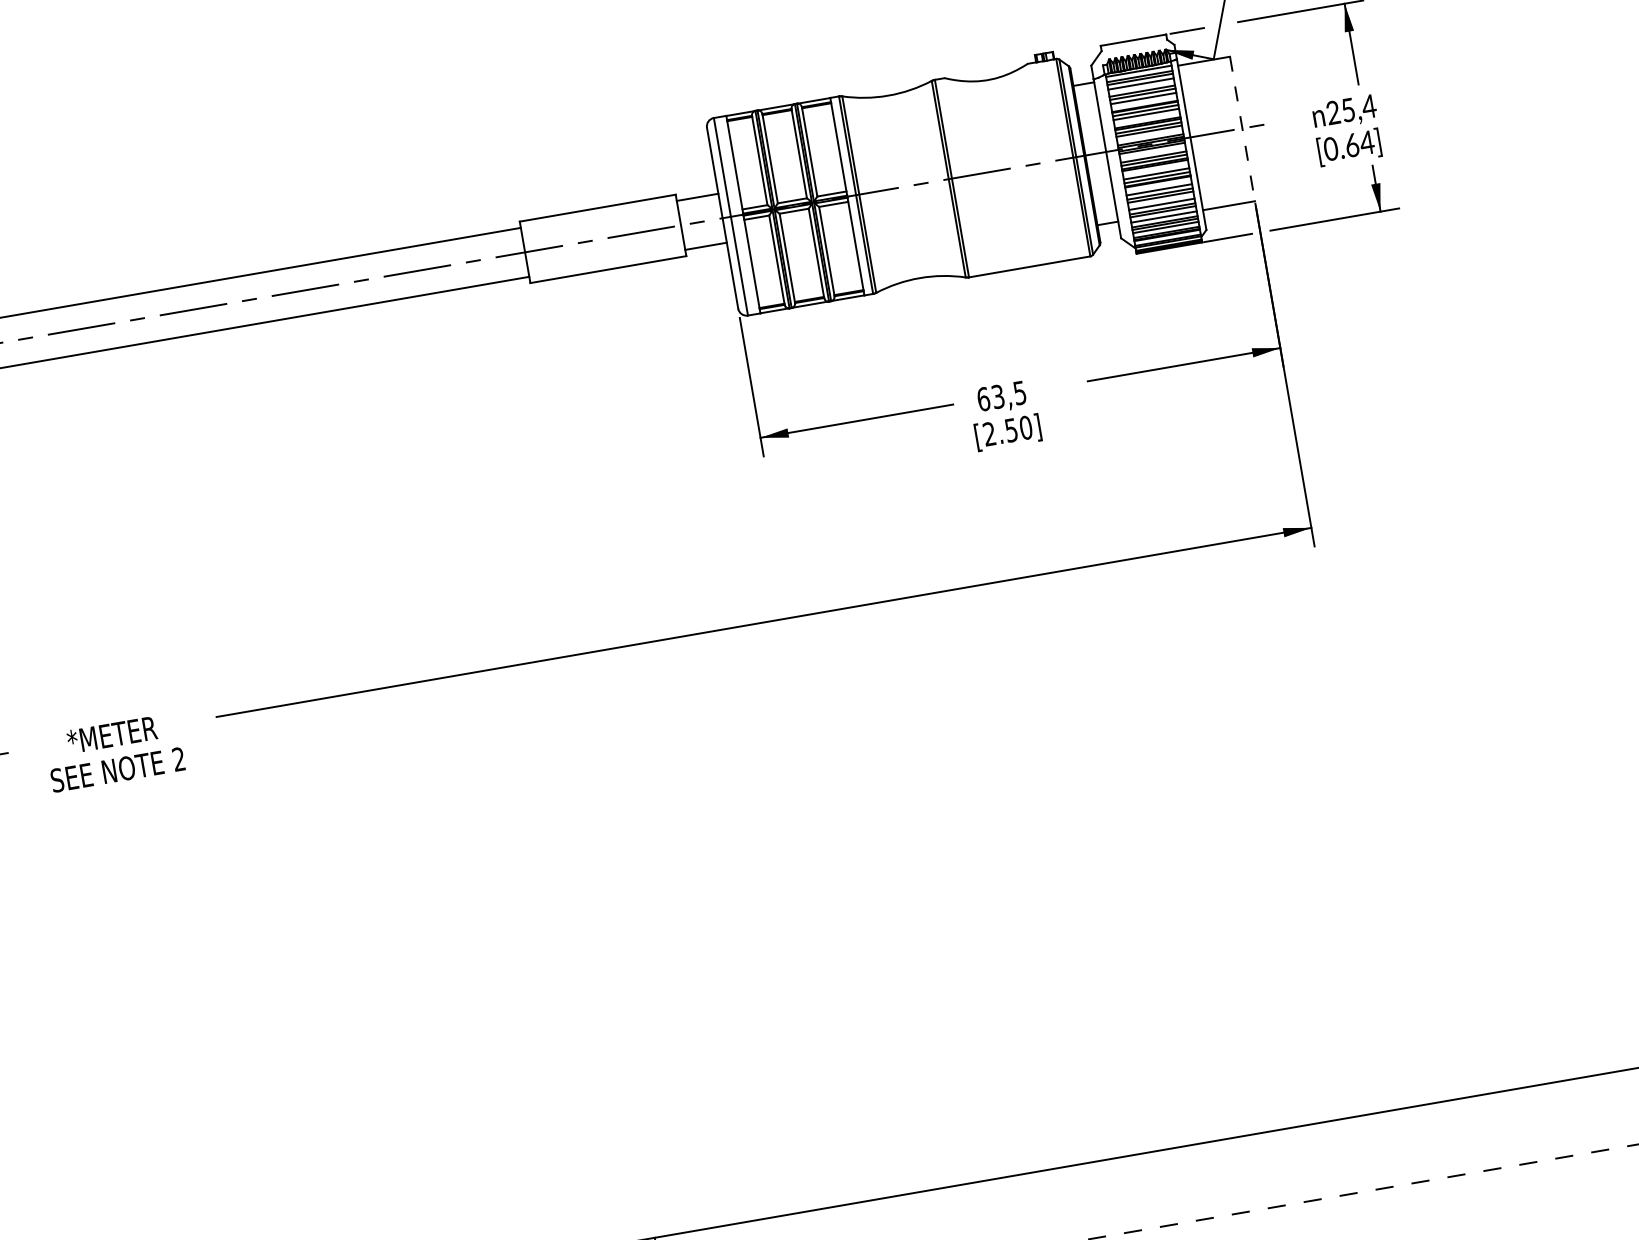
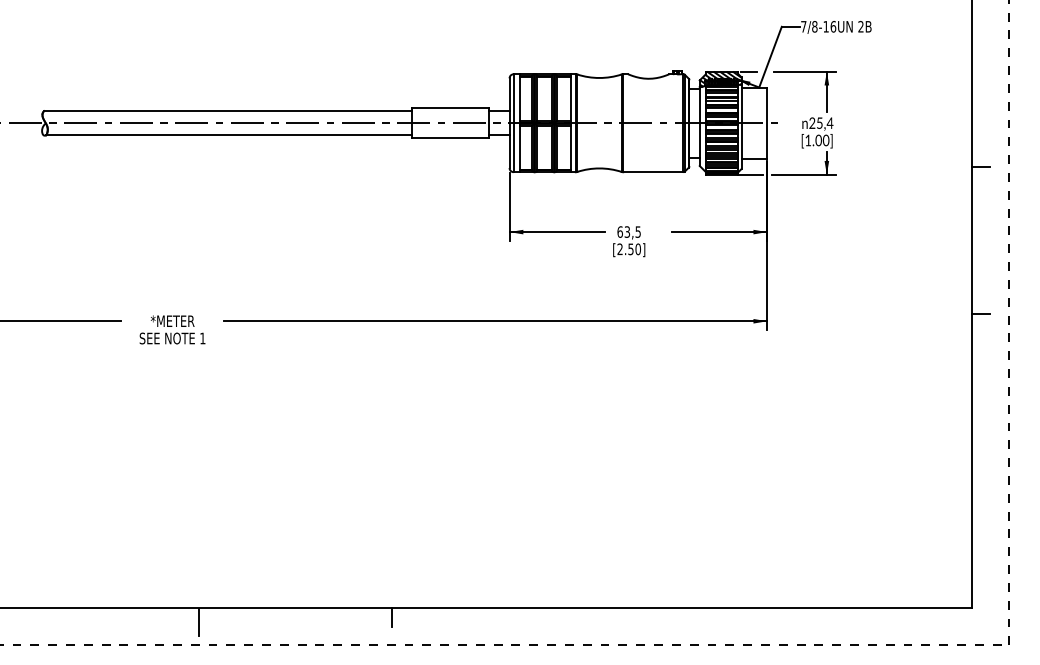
hatch: (1132, 54) -> (720, 78), added
line: (1242, 128) -> (767, 123), dashed -> solid
text: (1349, 145) -> (817, 140), [0.64] -> [1.00]
text: (178, 759) -> (202, 338), 2 -> 1

